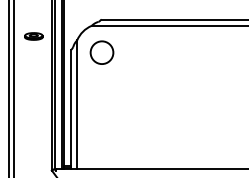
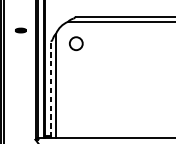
part: (33, 36) -> (20, 30), size x0.7
circle: (101, 52) -> (75, 43), size x0.7
line: (71, 108) -> (51, 89), solid -> dashed

